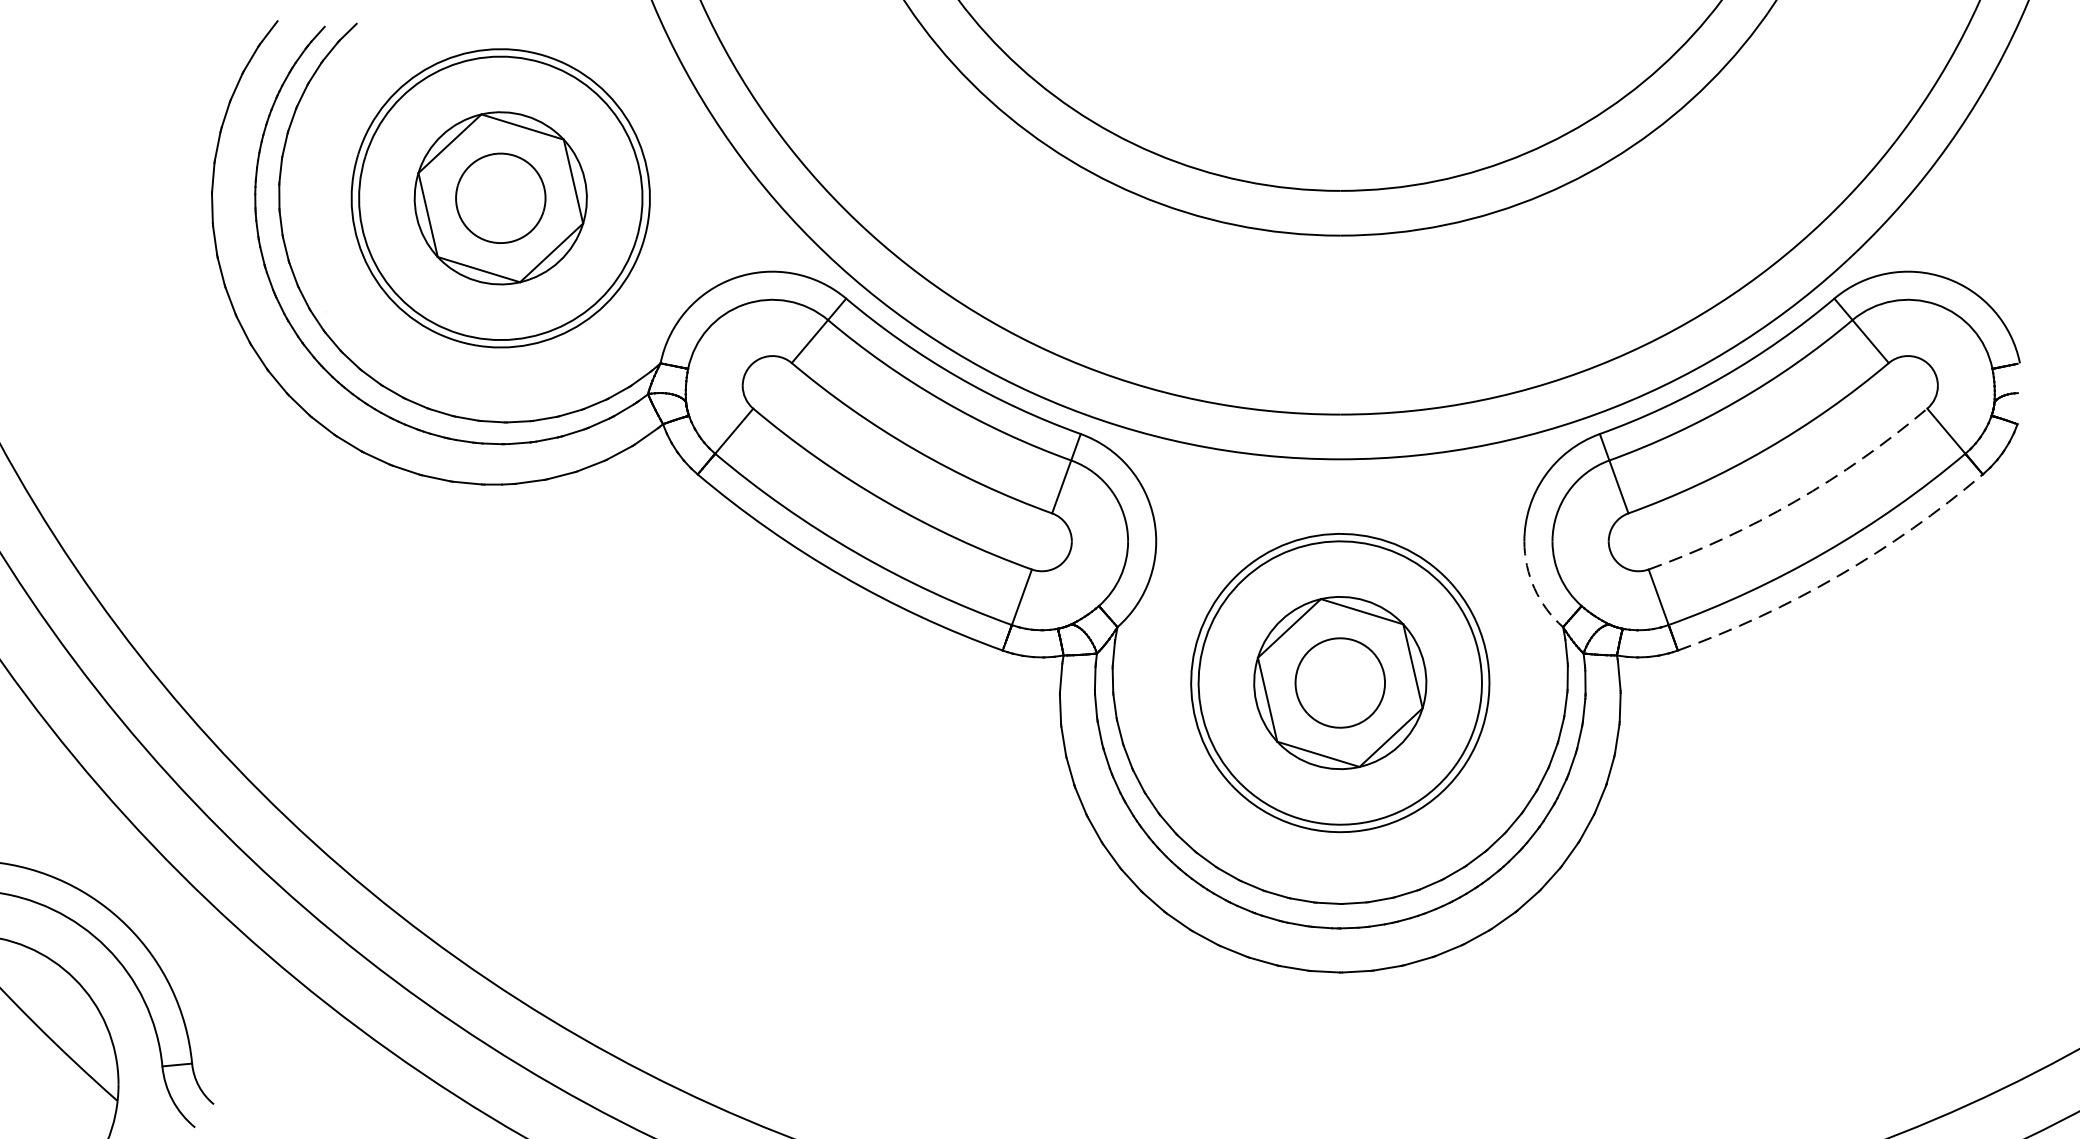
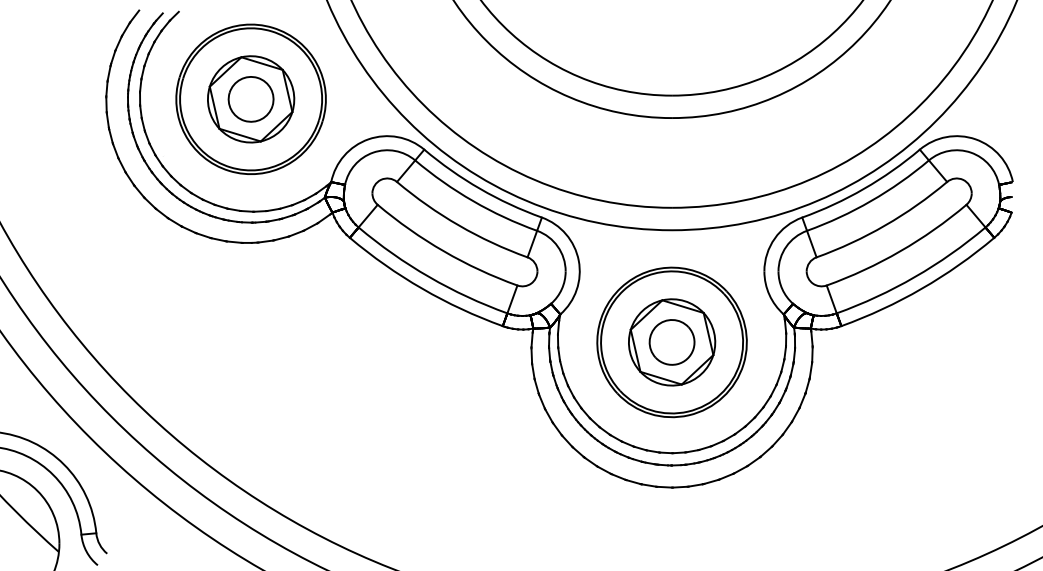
arc: (1795, 501) -> (900, 251), dashed -> solid
arc: (1837, 575) -> (921, 288), dashed -> solid
arc: (1534, 589) -> (769, 295), dashed -> solid

